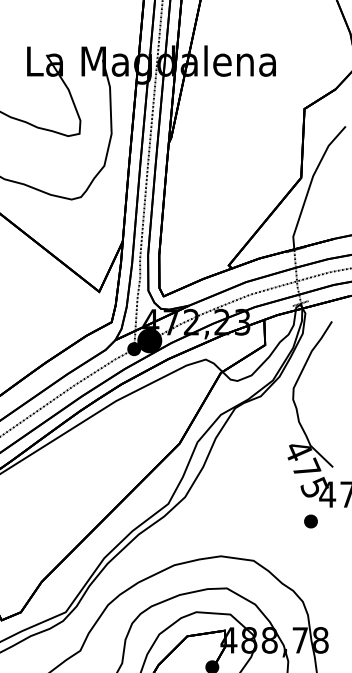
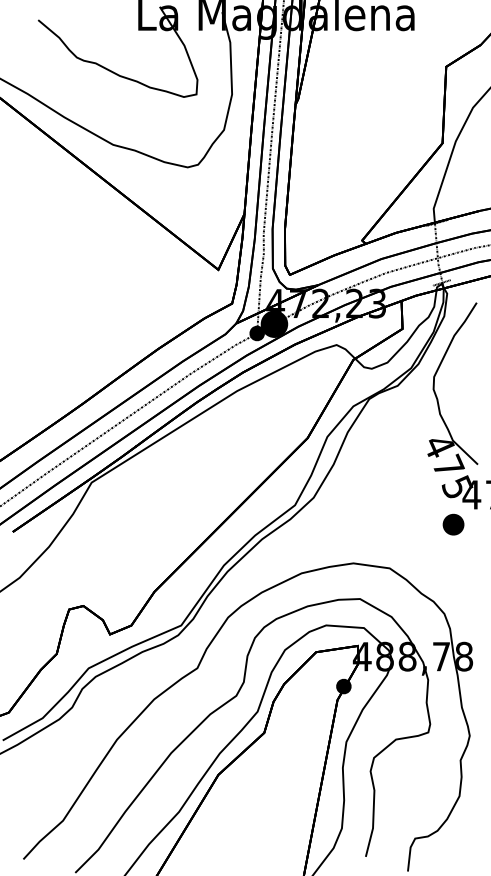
part: (310, 521) -> (452, 524), size x1.4

